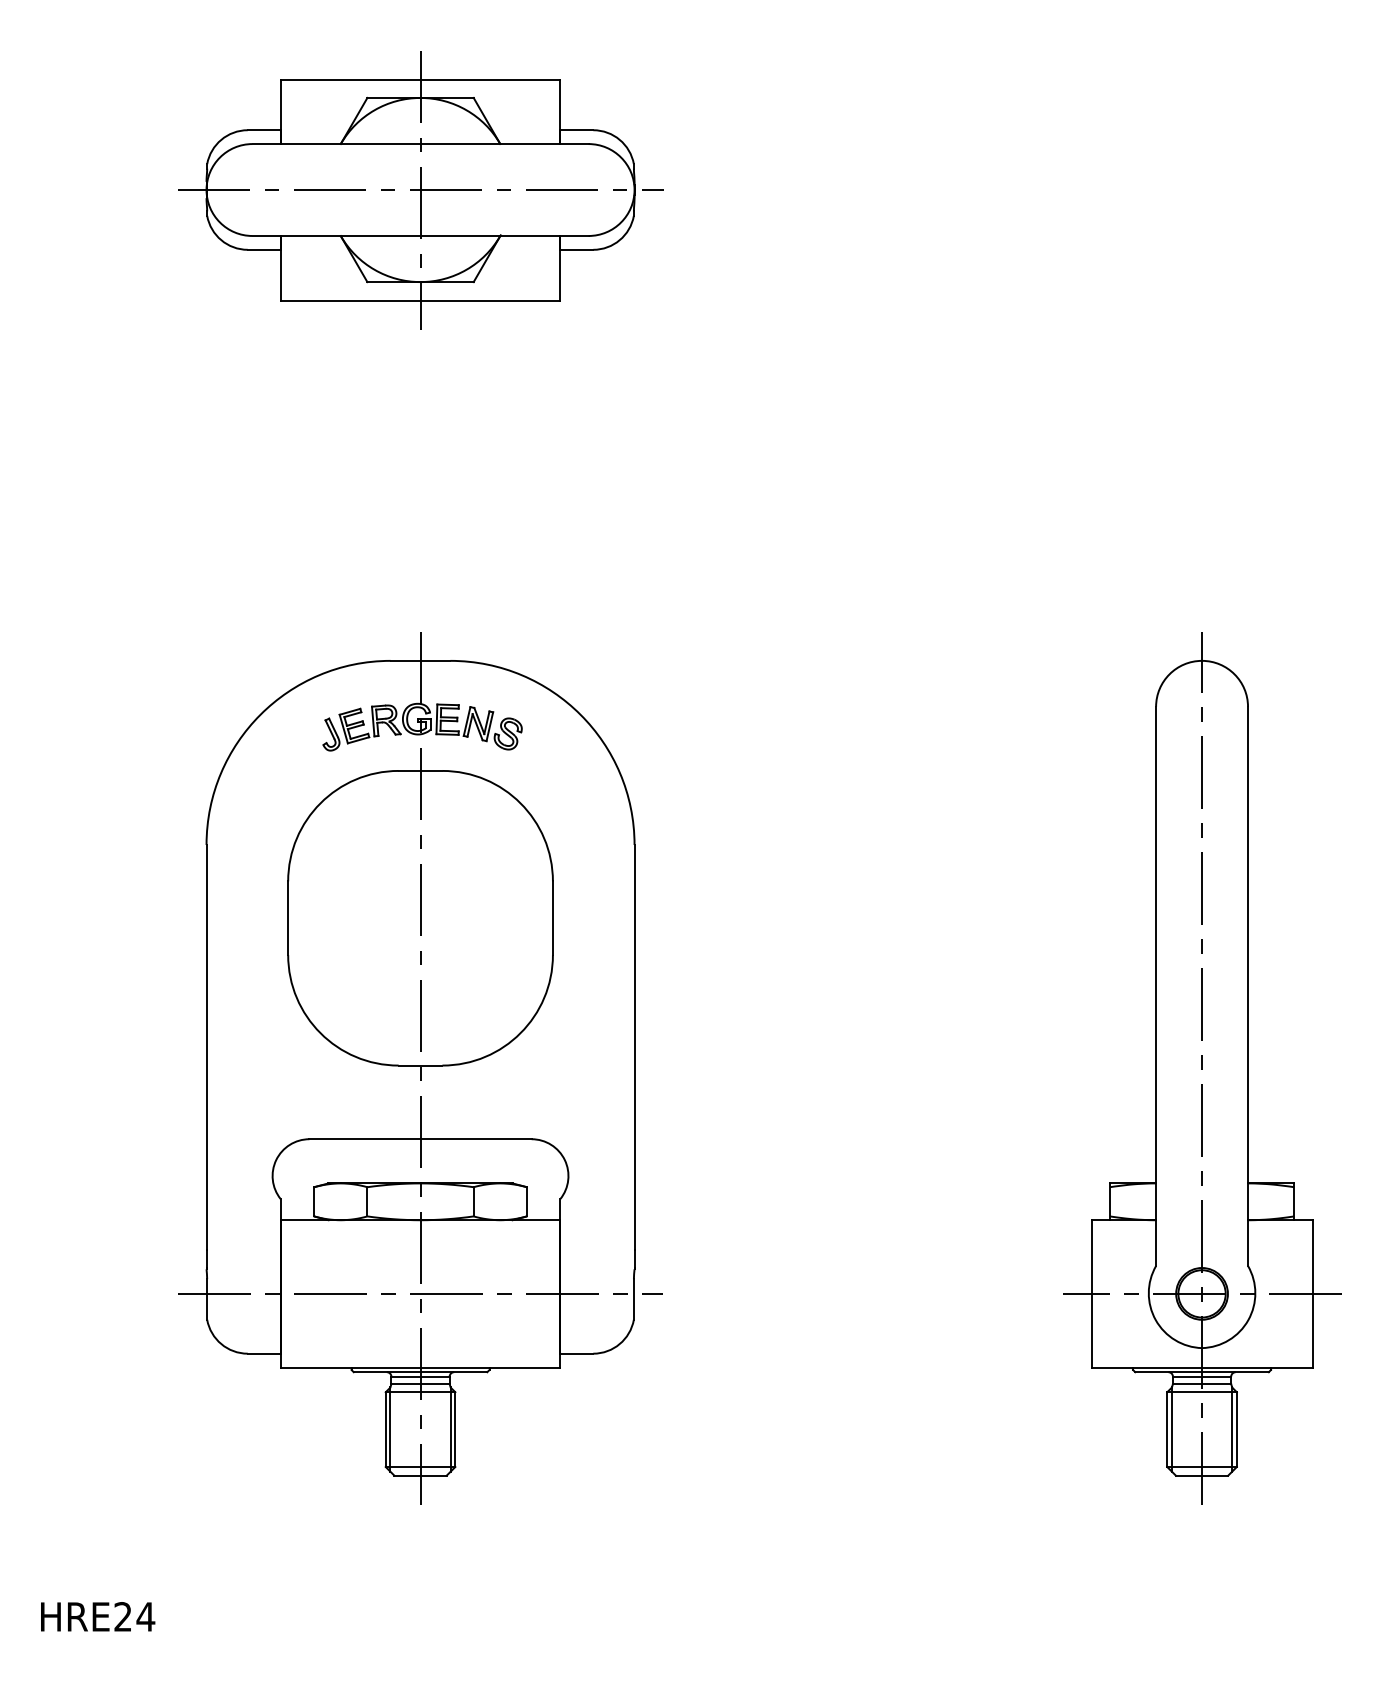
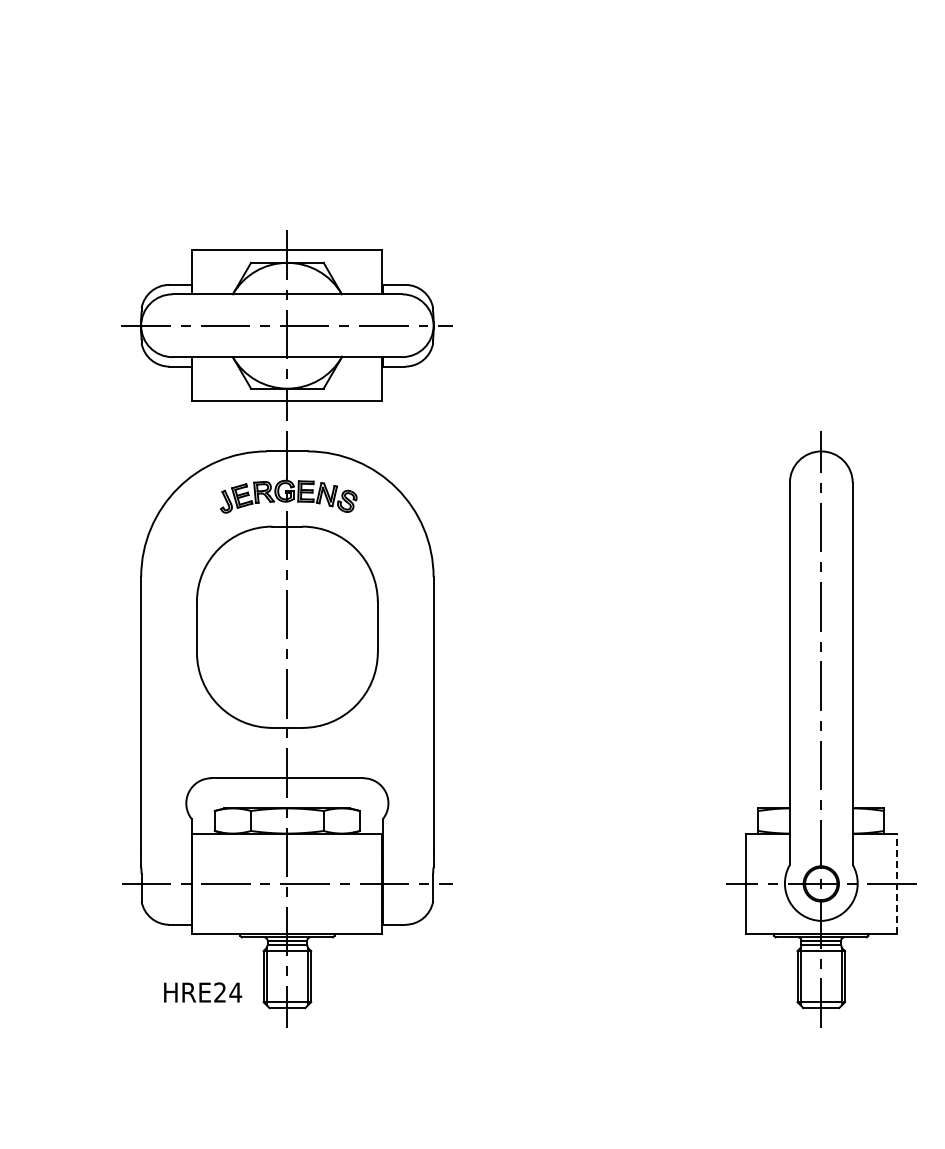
part: (419, 189) -> (286, 325), moved
line: (1312, 1293) -> (896, 883), solid -> dashed
text: (98, 1616) -> (203, 992), moved

